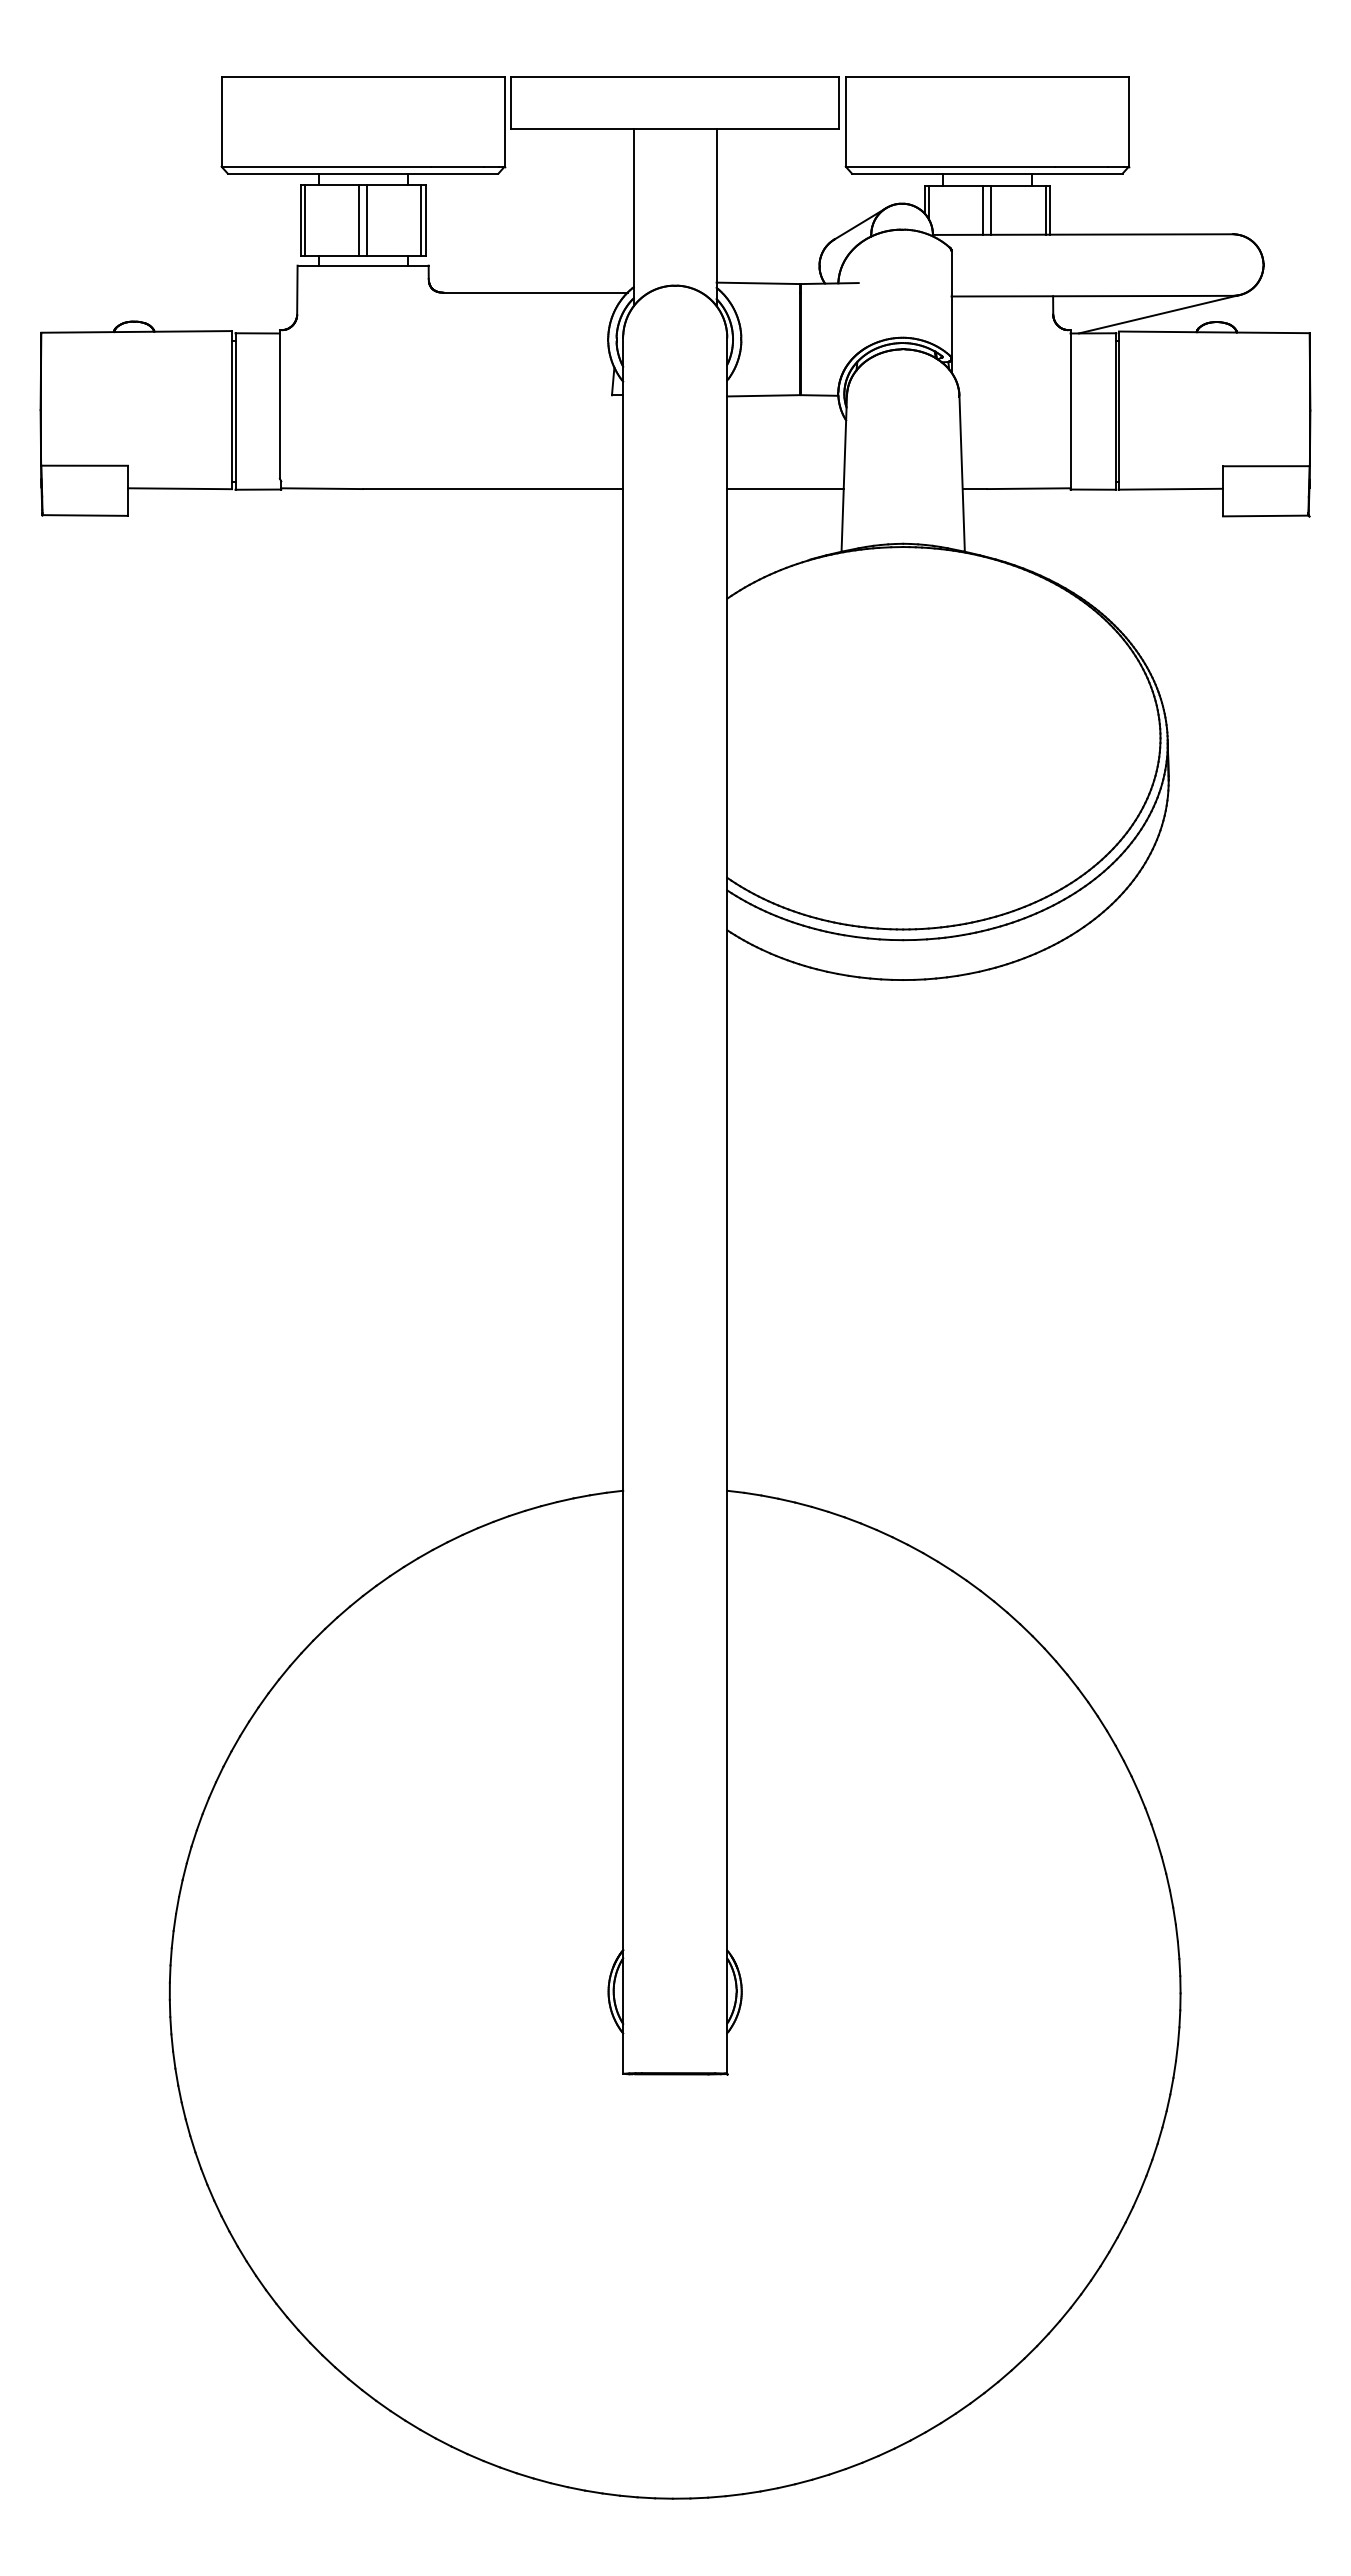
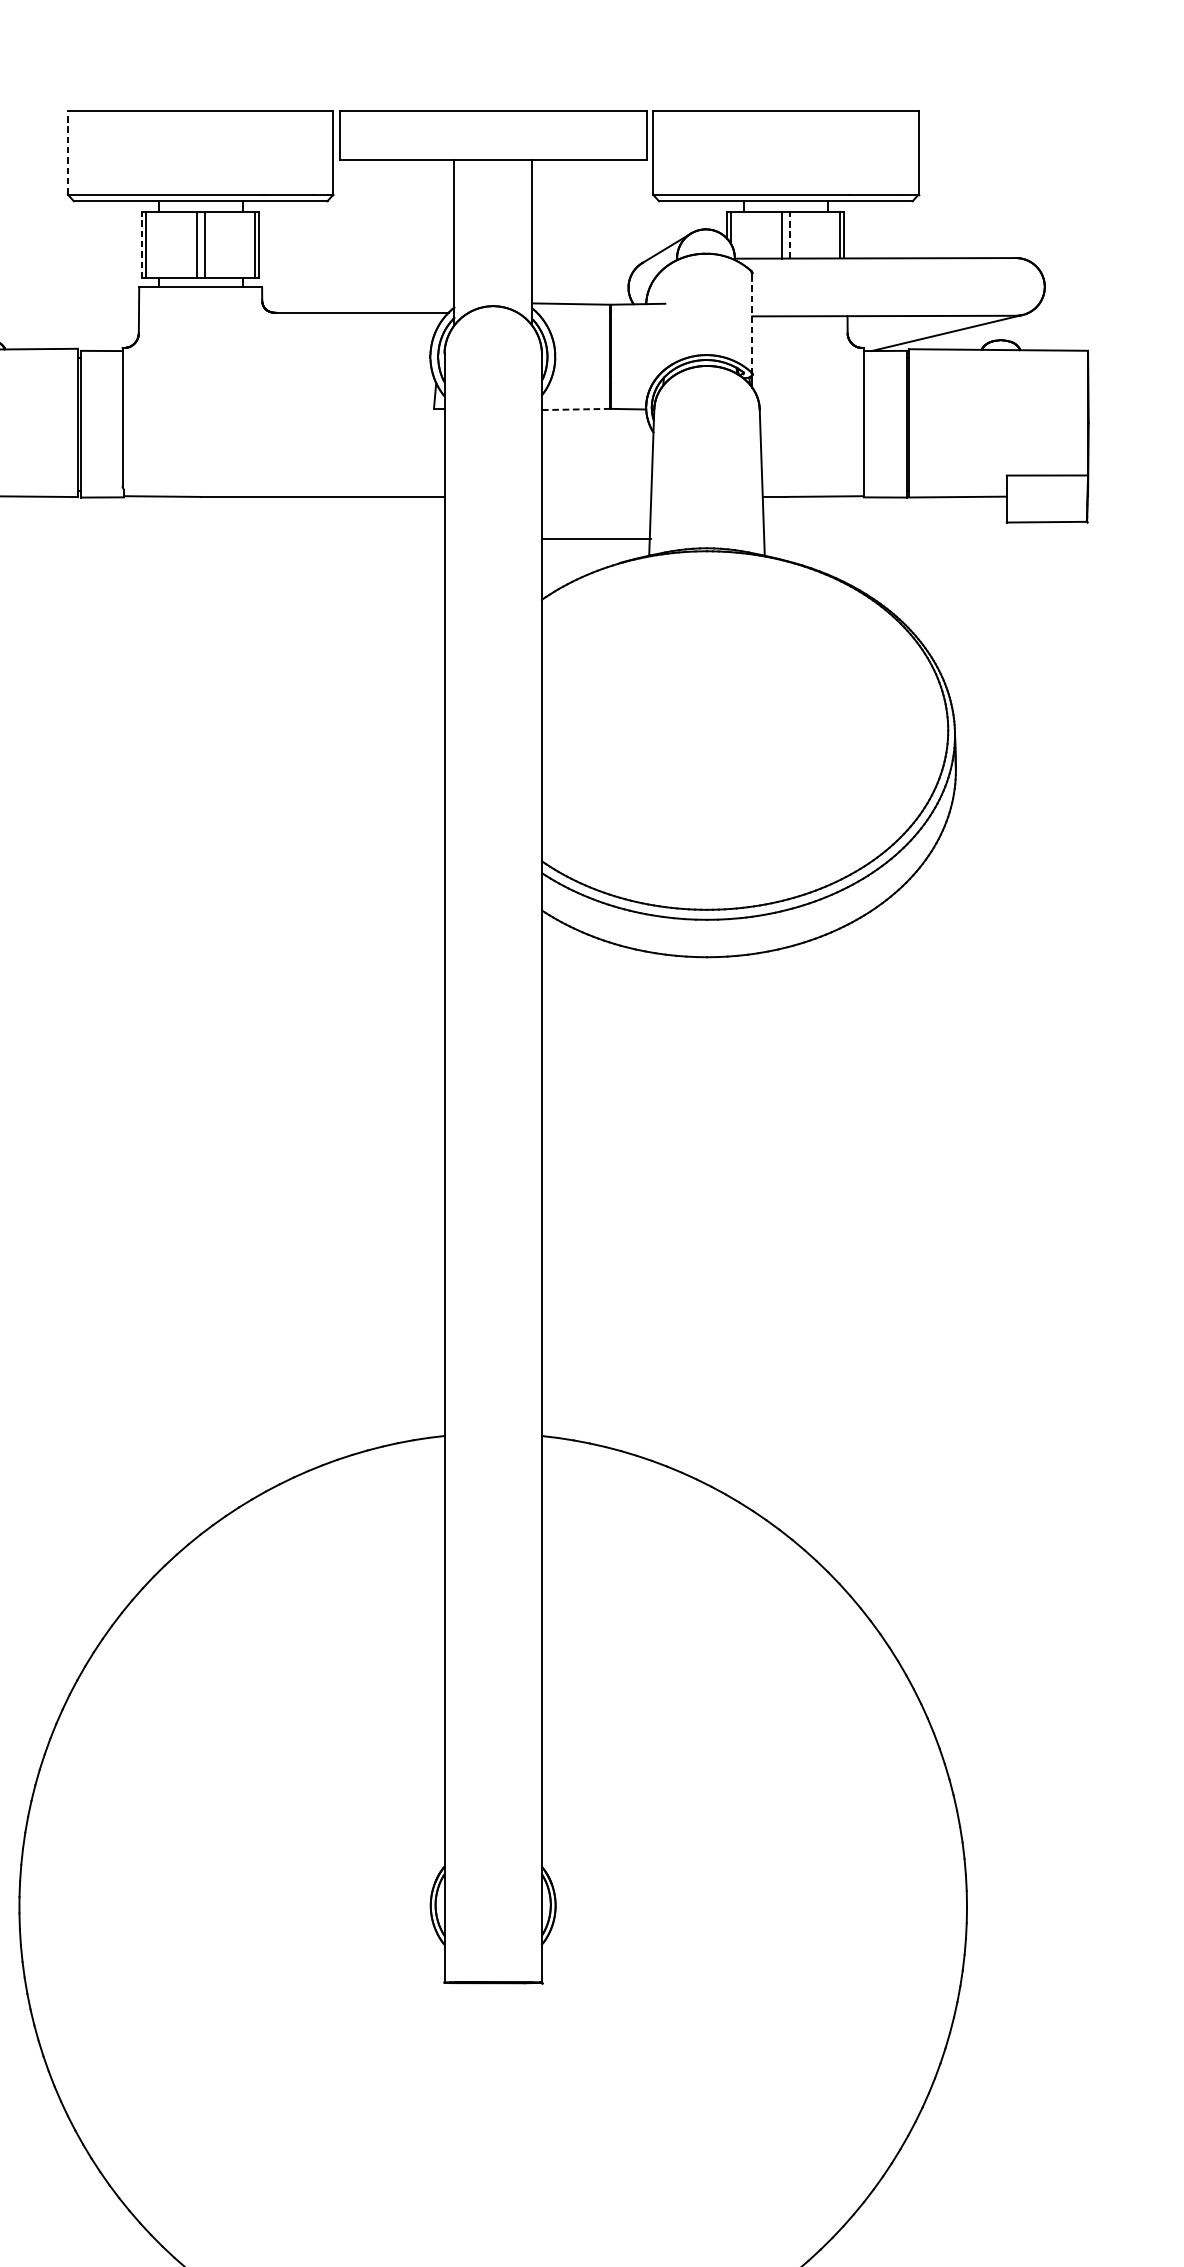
line: (221, 122) -> (67, 153), solid -> dashed
line: (991, 210) -> (789, 235), solid -> dashed
line: (300, 220) -> (141, 245), solid -> dashed
line: (951, 304) -> (752, 323), solid -> dashed
line: (763, 395) -> (576, 409), solid -> dashed
line: (785, 489) -> (596, 539), moved

